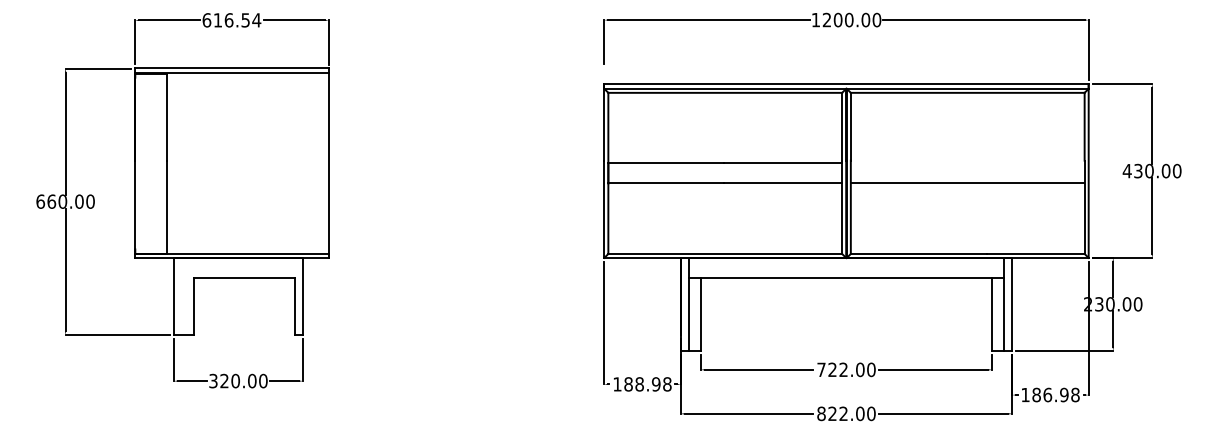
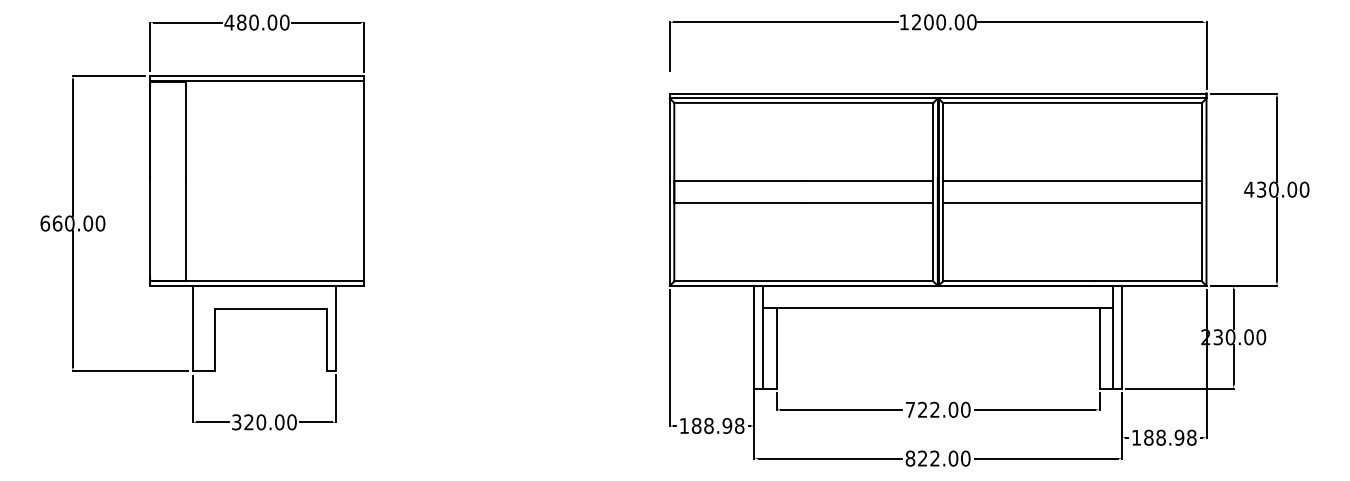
text: (231, 20) -> (256, 22), 616.54 -> 480.00
line: (966, 163) -> (1071, 181), added
text: (1048, 394) -> (1161, 437), 186.98 -> 188.98

